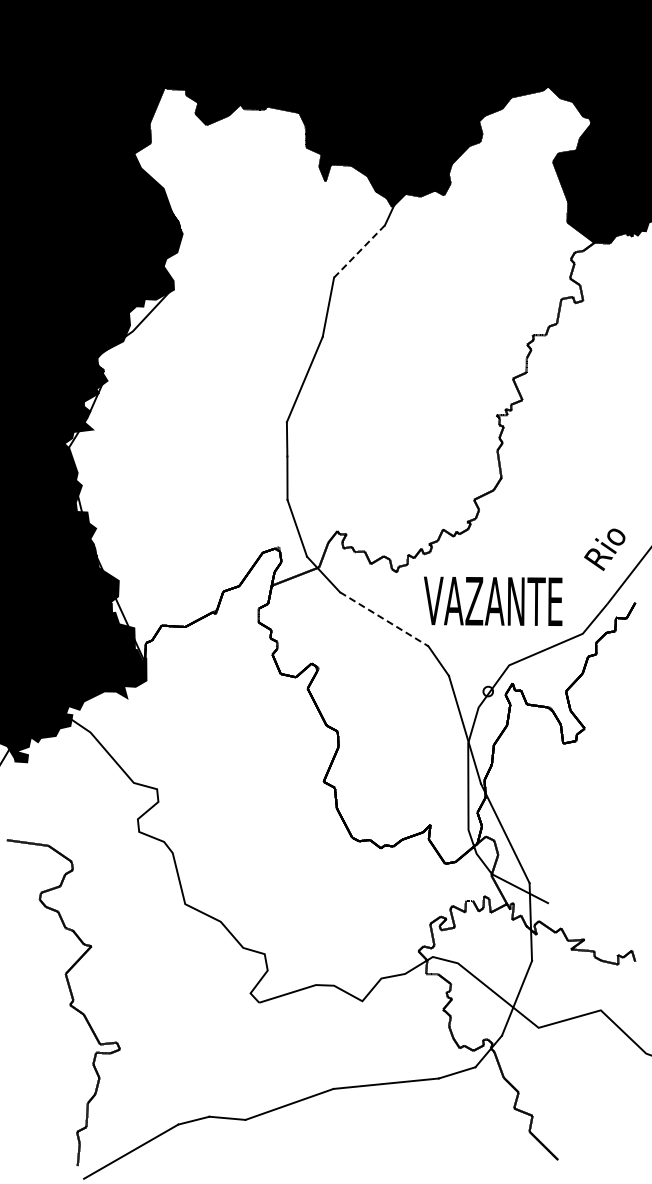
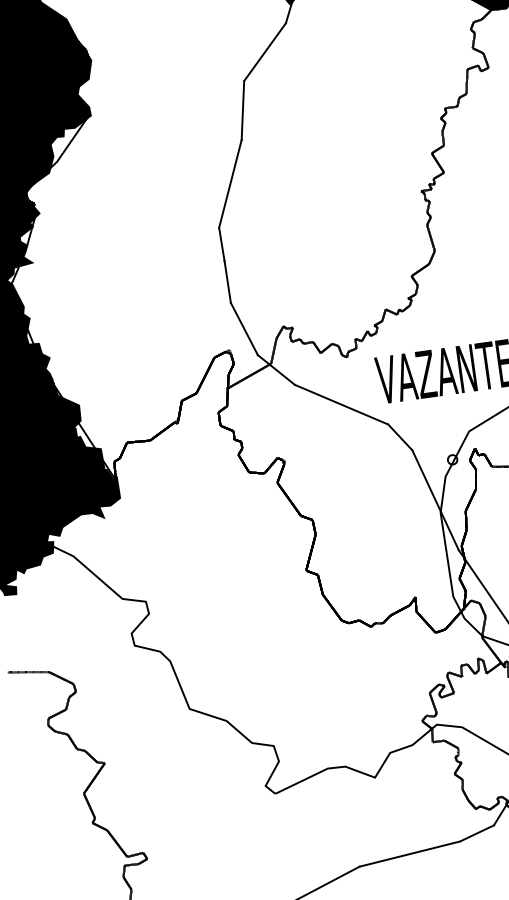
line: (359, 251) -> (265, 52), dashed -> solid
line: (384, 619) -> (341, 404), dashed -> solid

